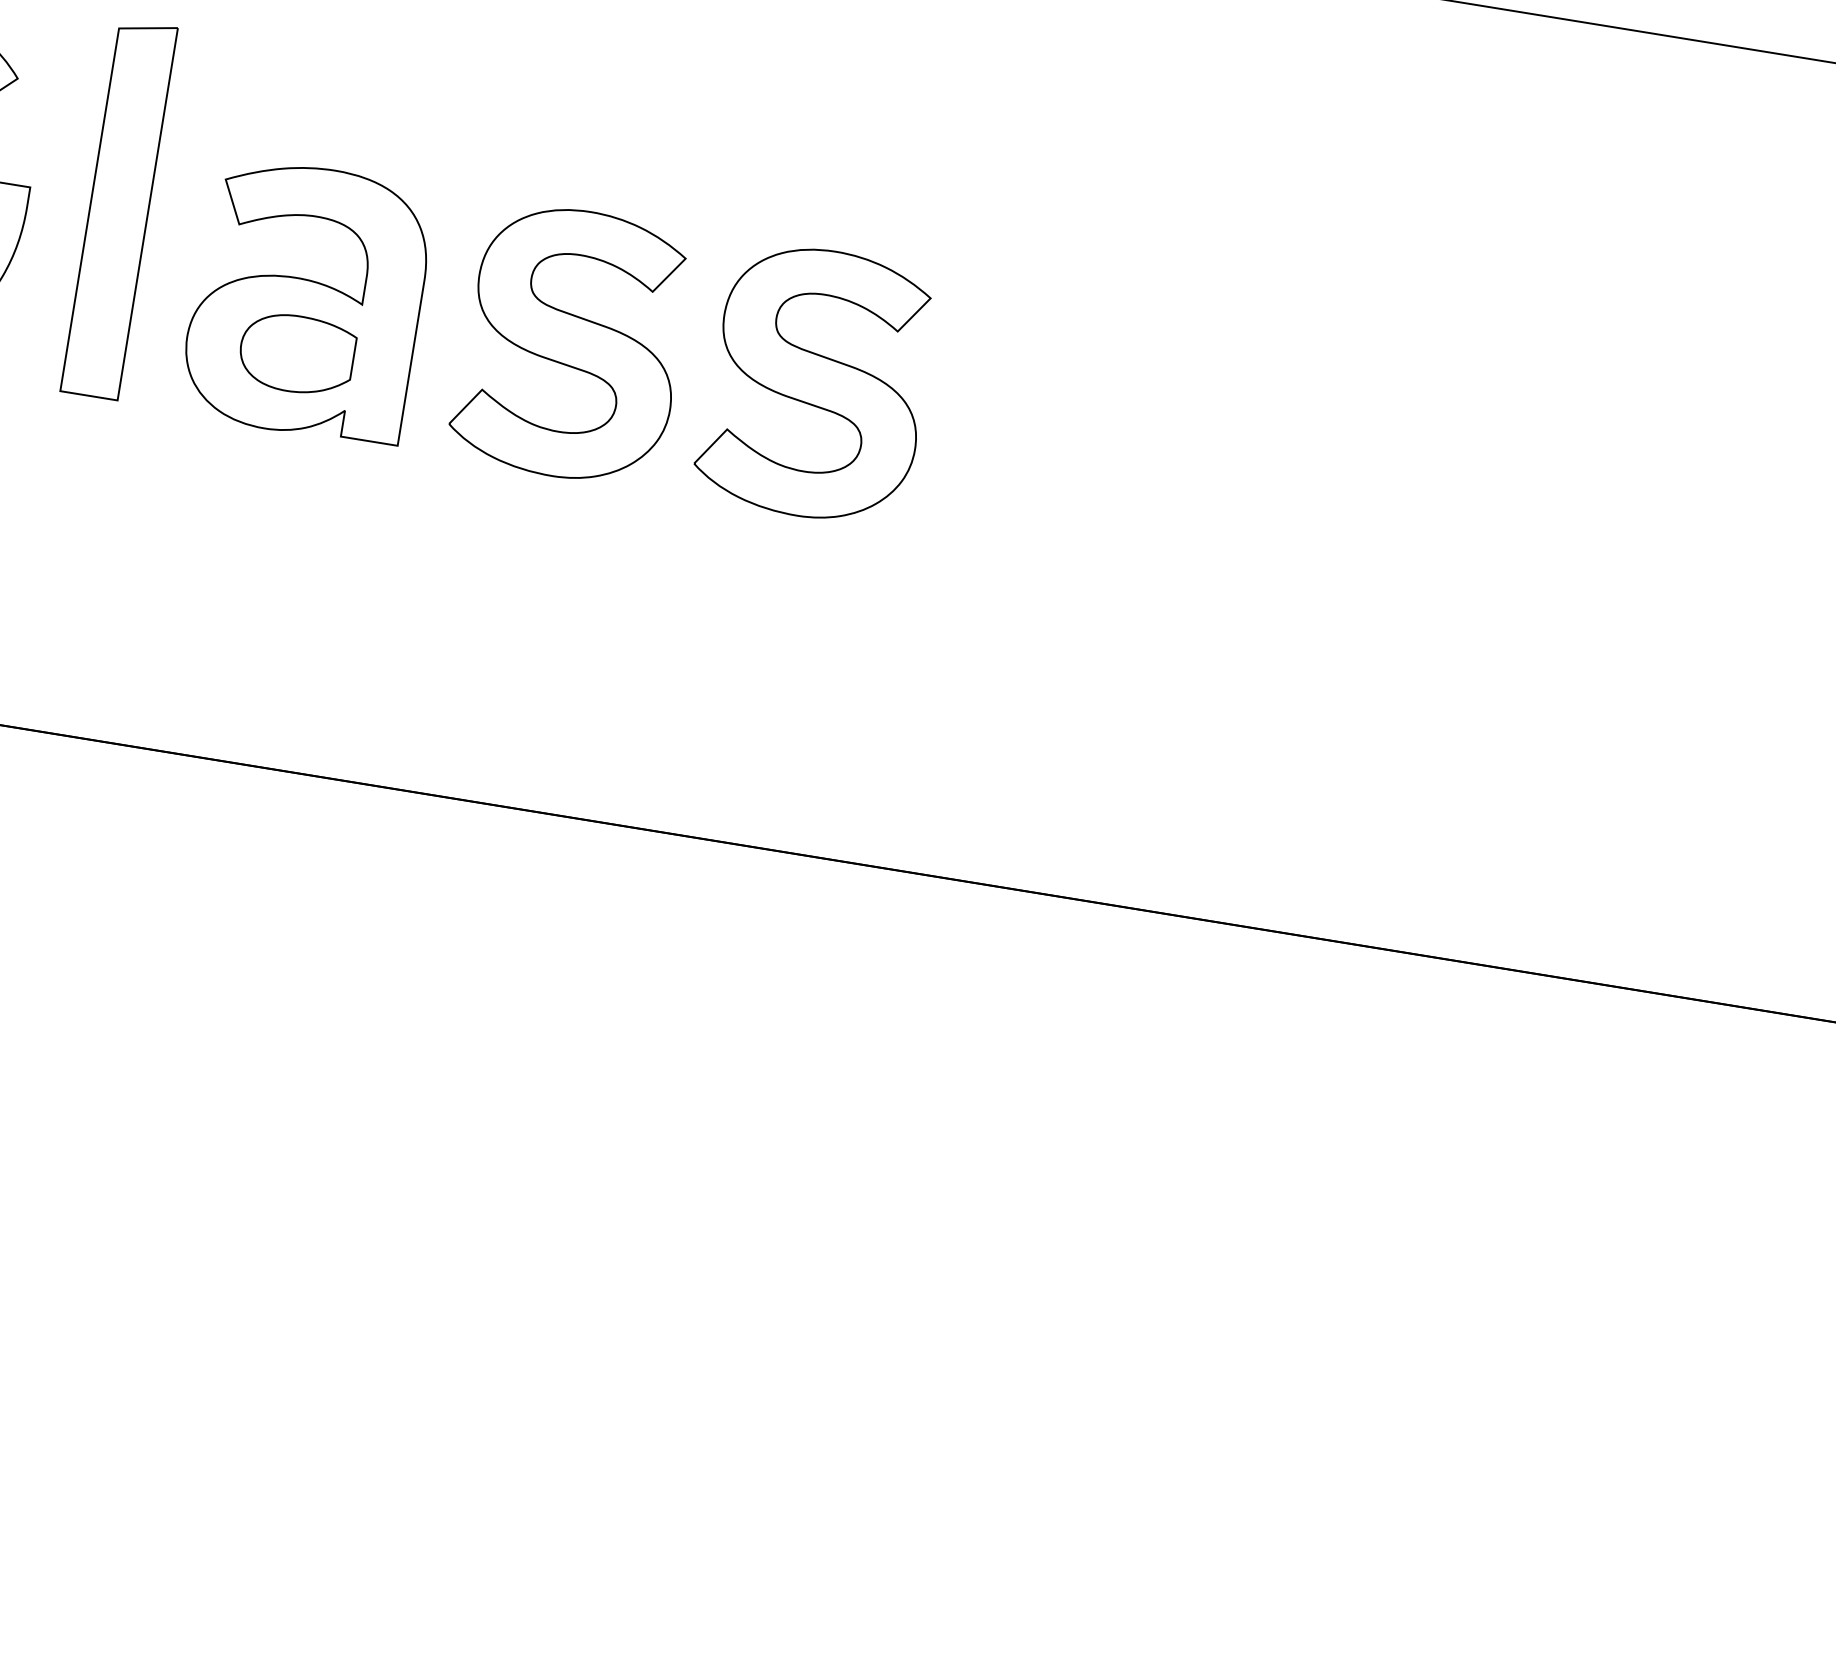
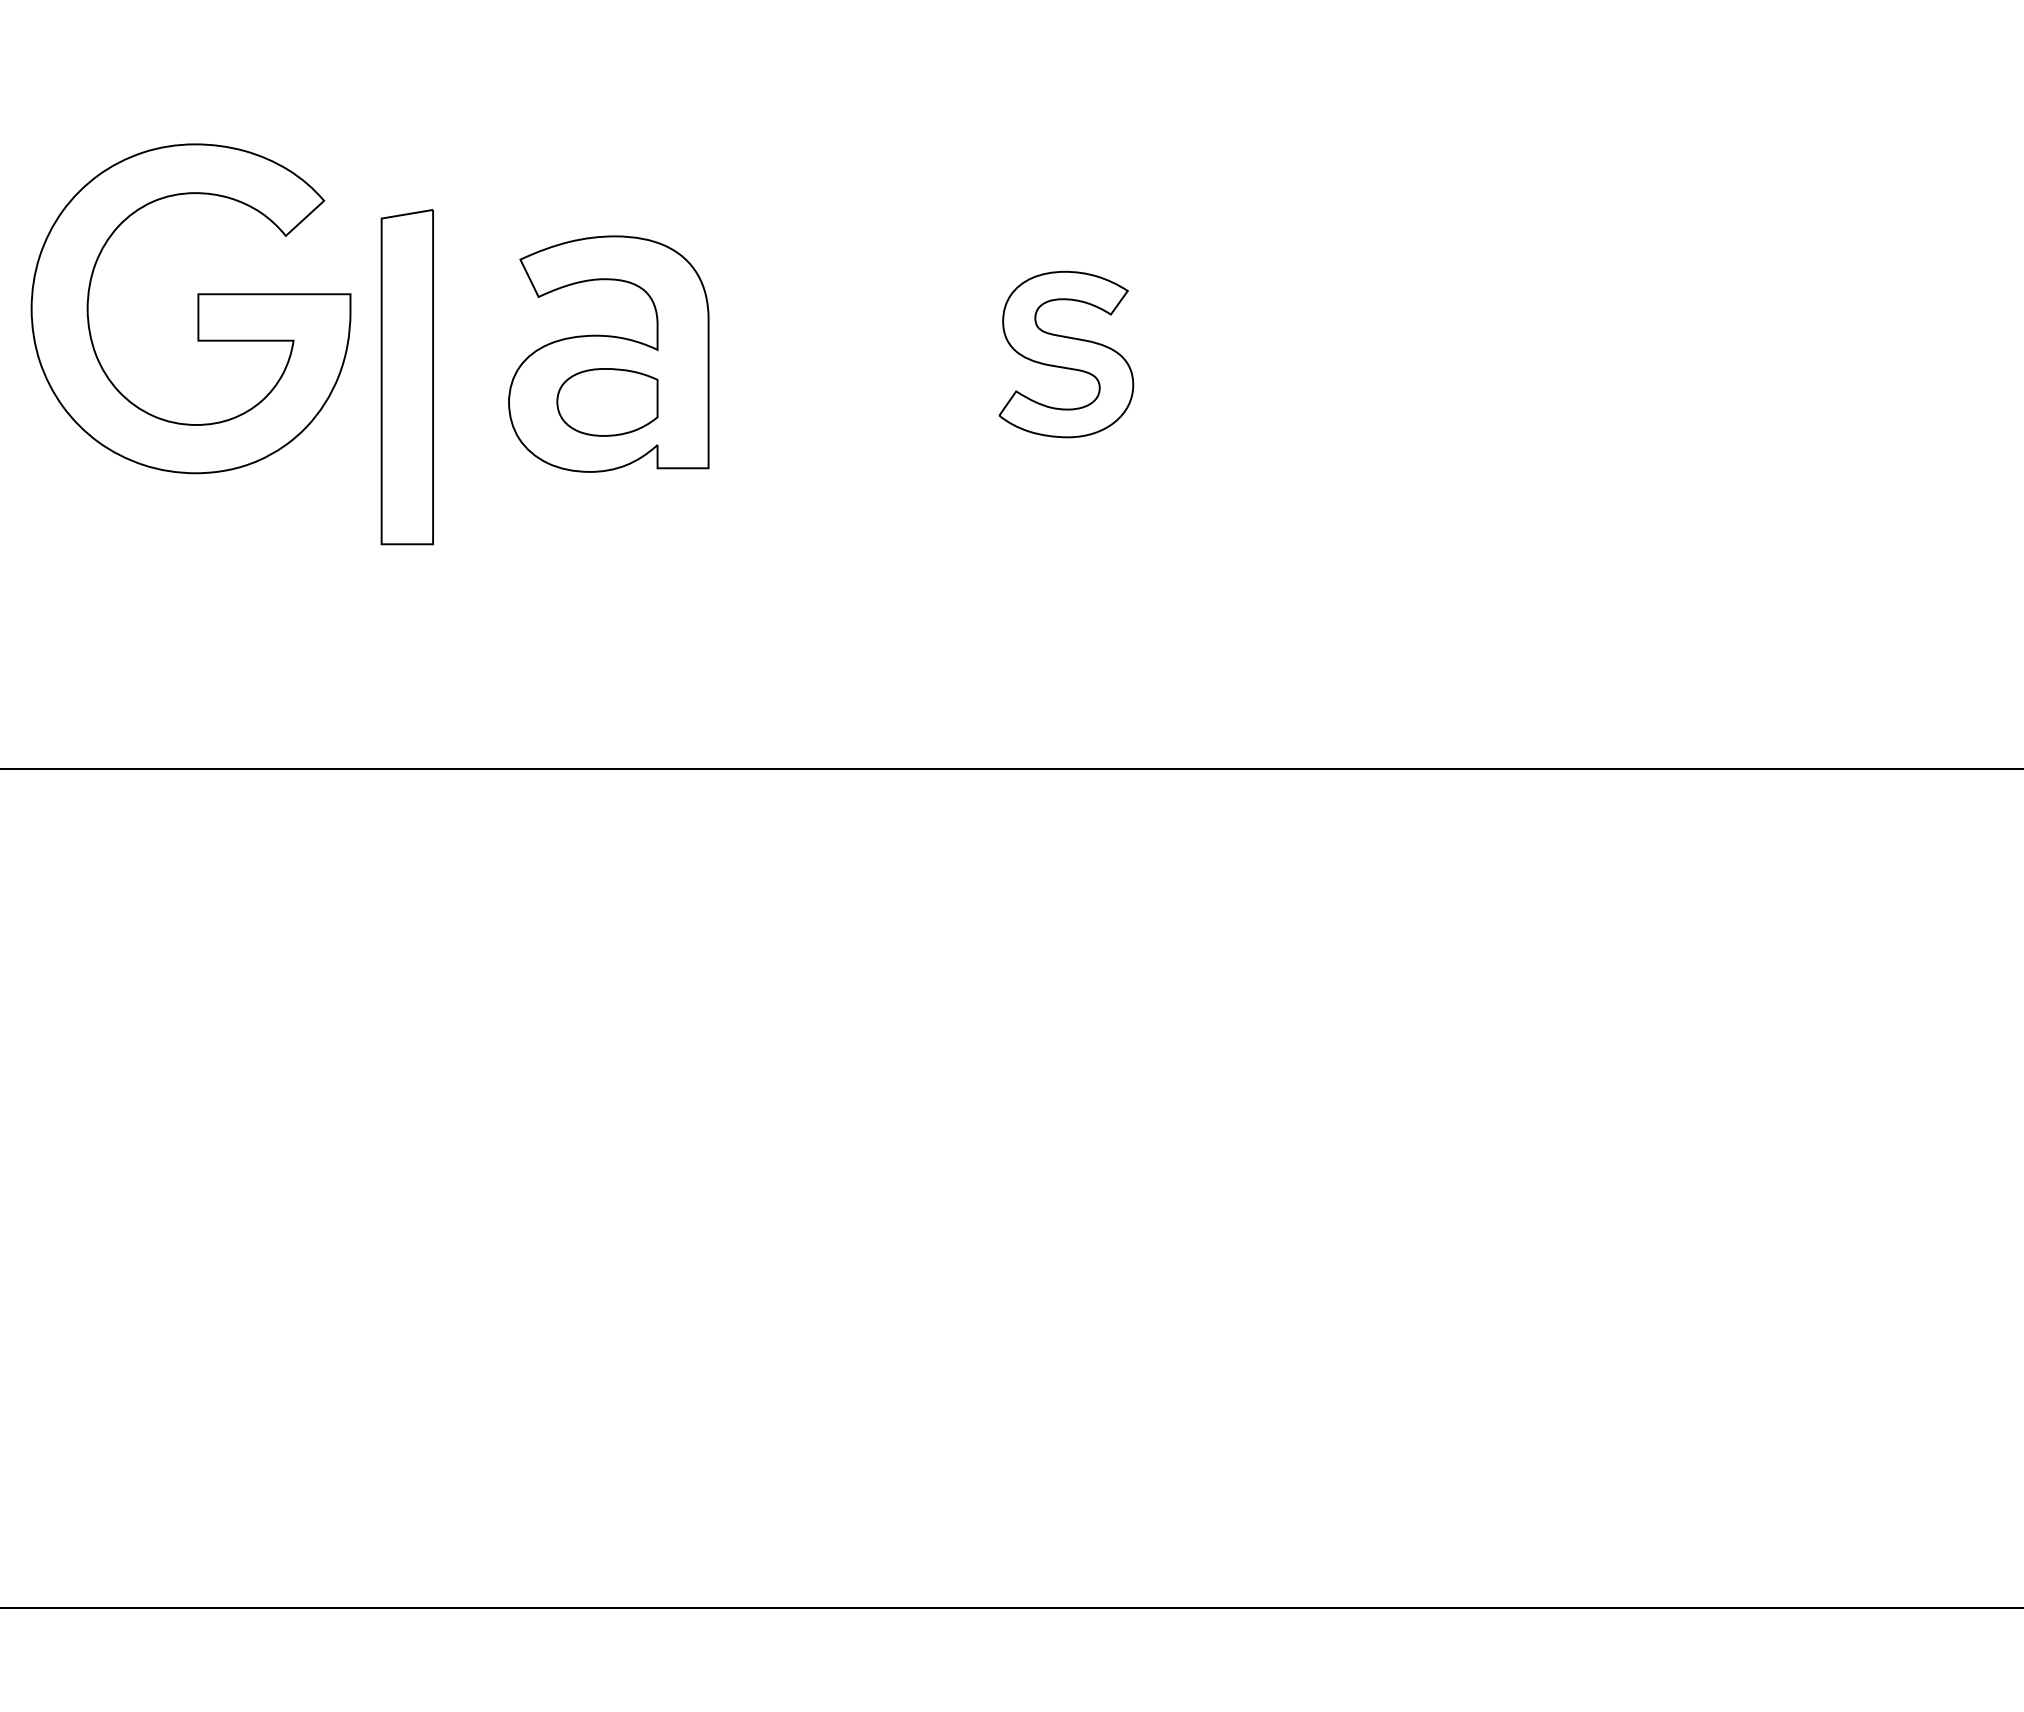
part: (118, 209) -> (406, 377), moved
part: (571, 343) -> (846, 354), removed
part: (816, 383) -> (1066, 354), size x0.7

